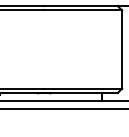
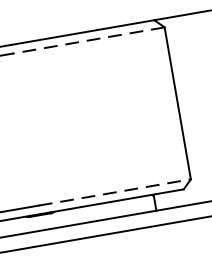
line: (82, 10) -> (87, 40), solid -> dashed
line: (83, 88) -> (115, 192), solid -> dashed

